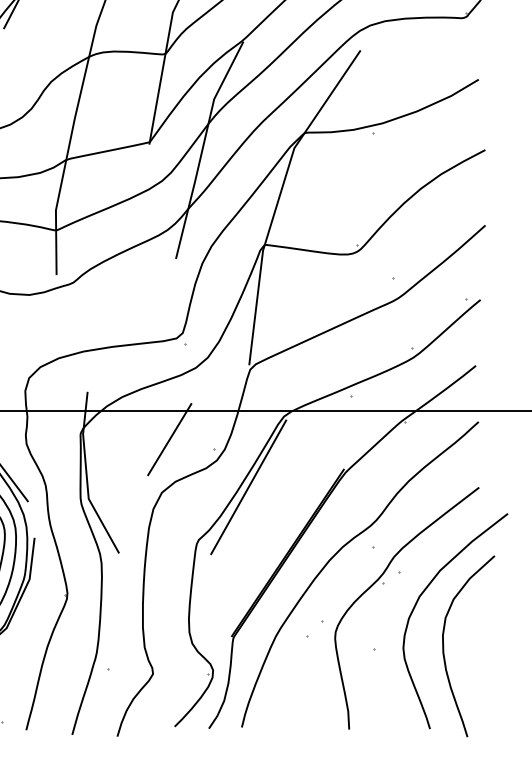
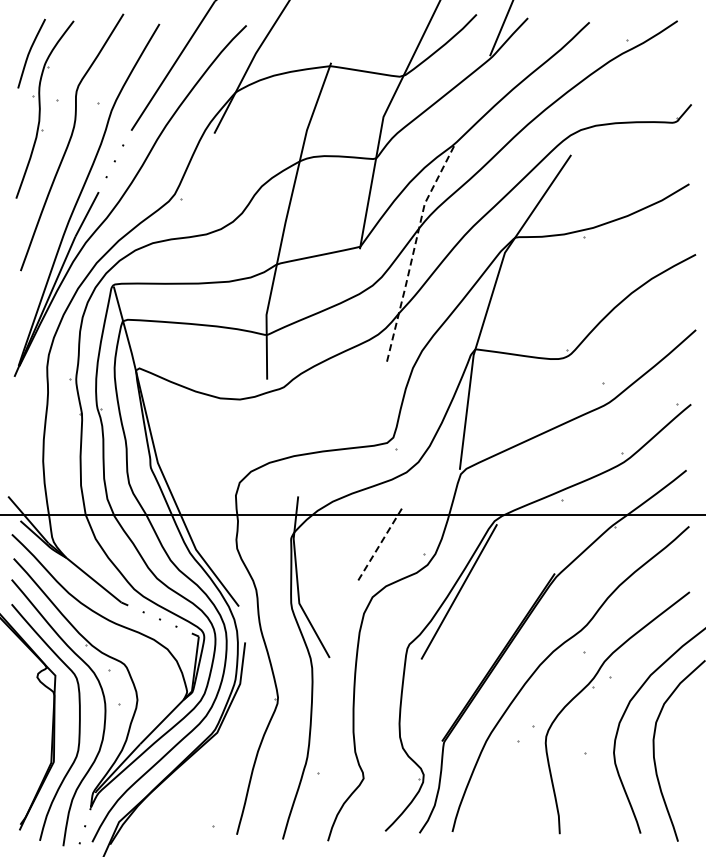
line: (202, 147) -> (413, 252), solid -> dashed
line: (169, 438) -> (380, 543), solid -> dashed

